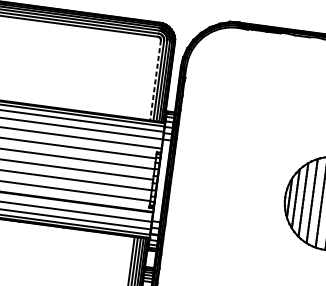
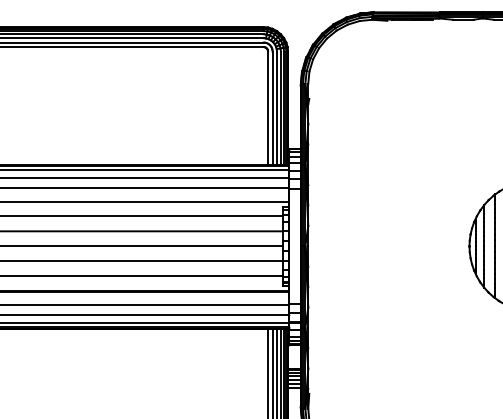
line: (155, 80) -> (268, 108), dashed -> solid

